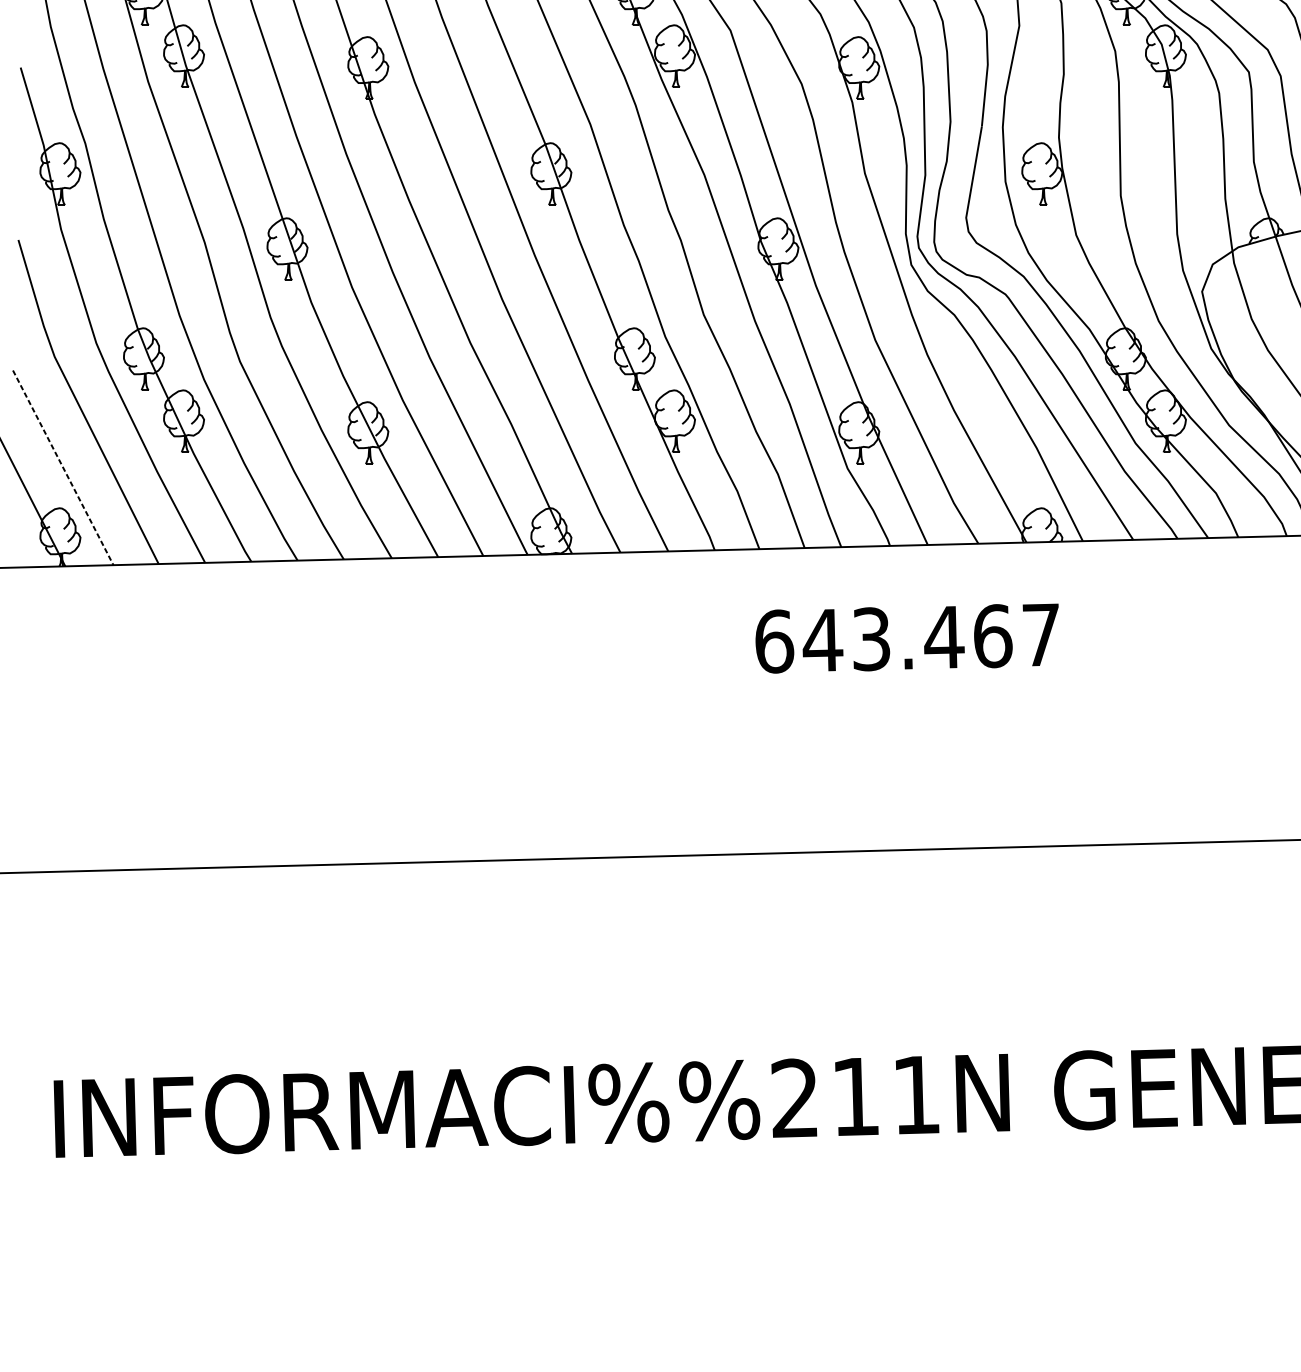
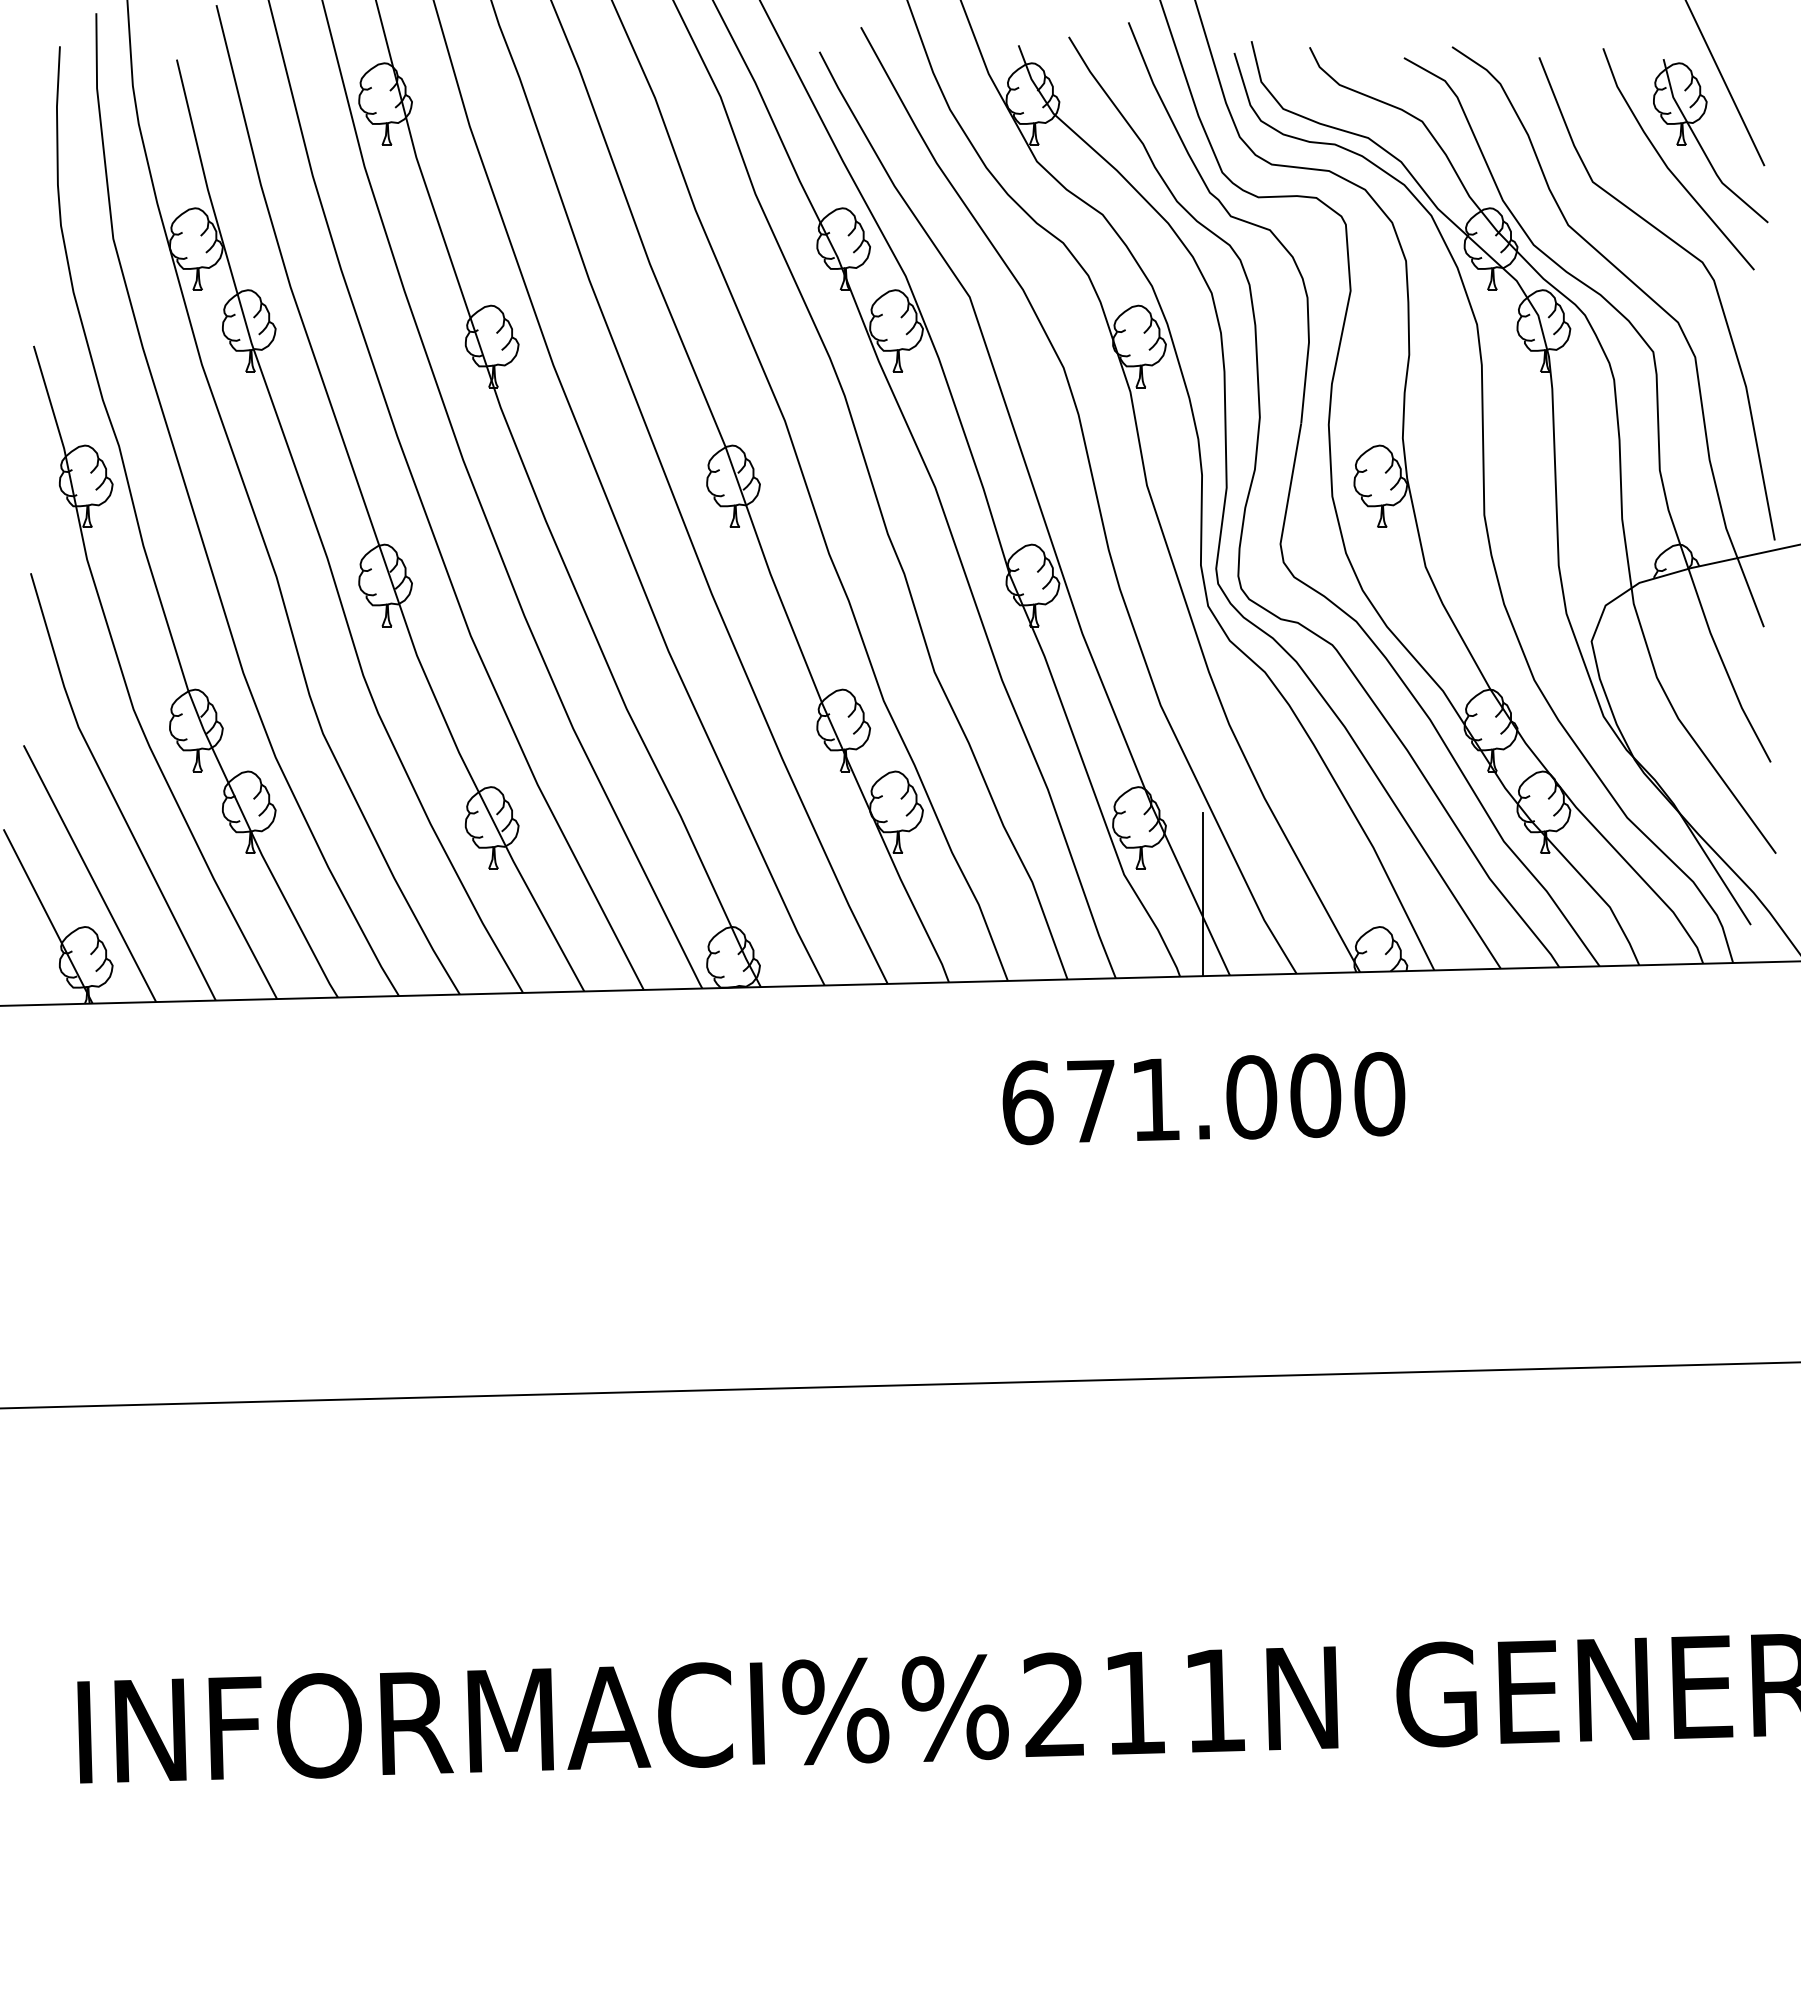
line: (63, 468) -> (90, 874), dashed -> solid
line: (907, 483) -> (1203, 894), added
text: (932, 637) -> (1235, 1097), 643.467 -> 671.000

